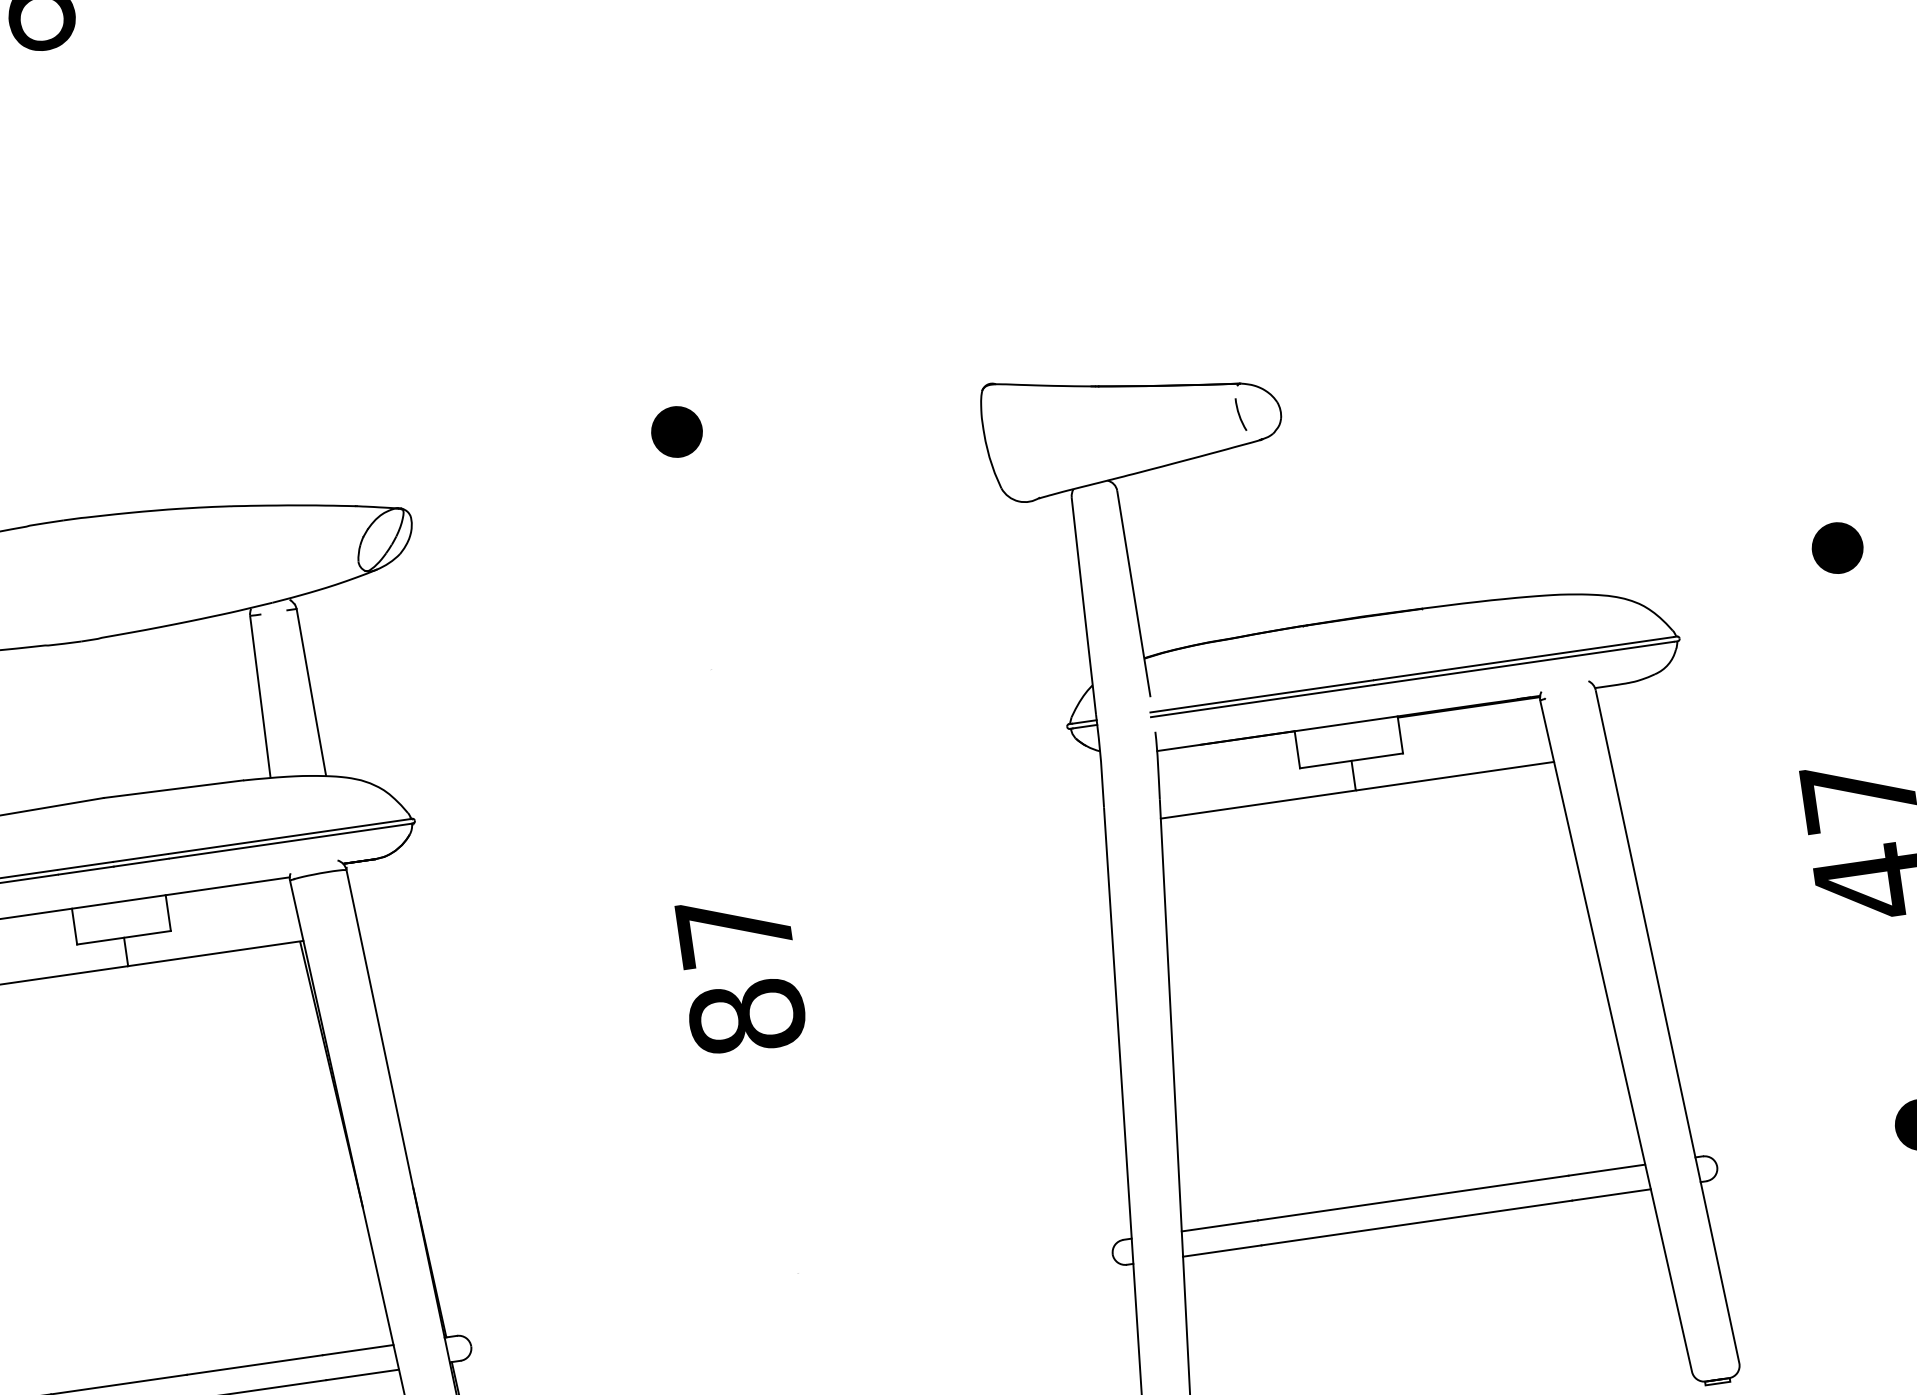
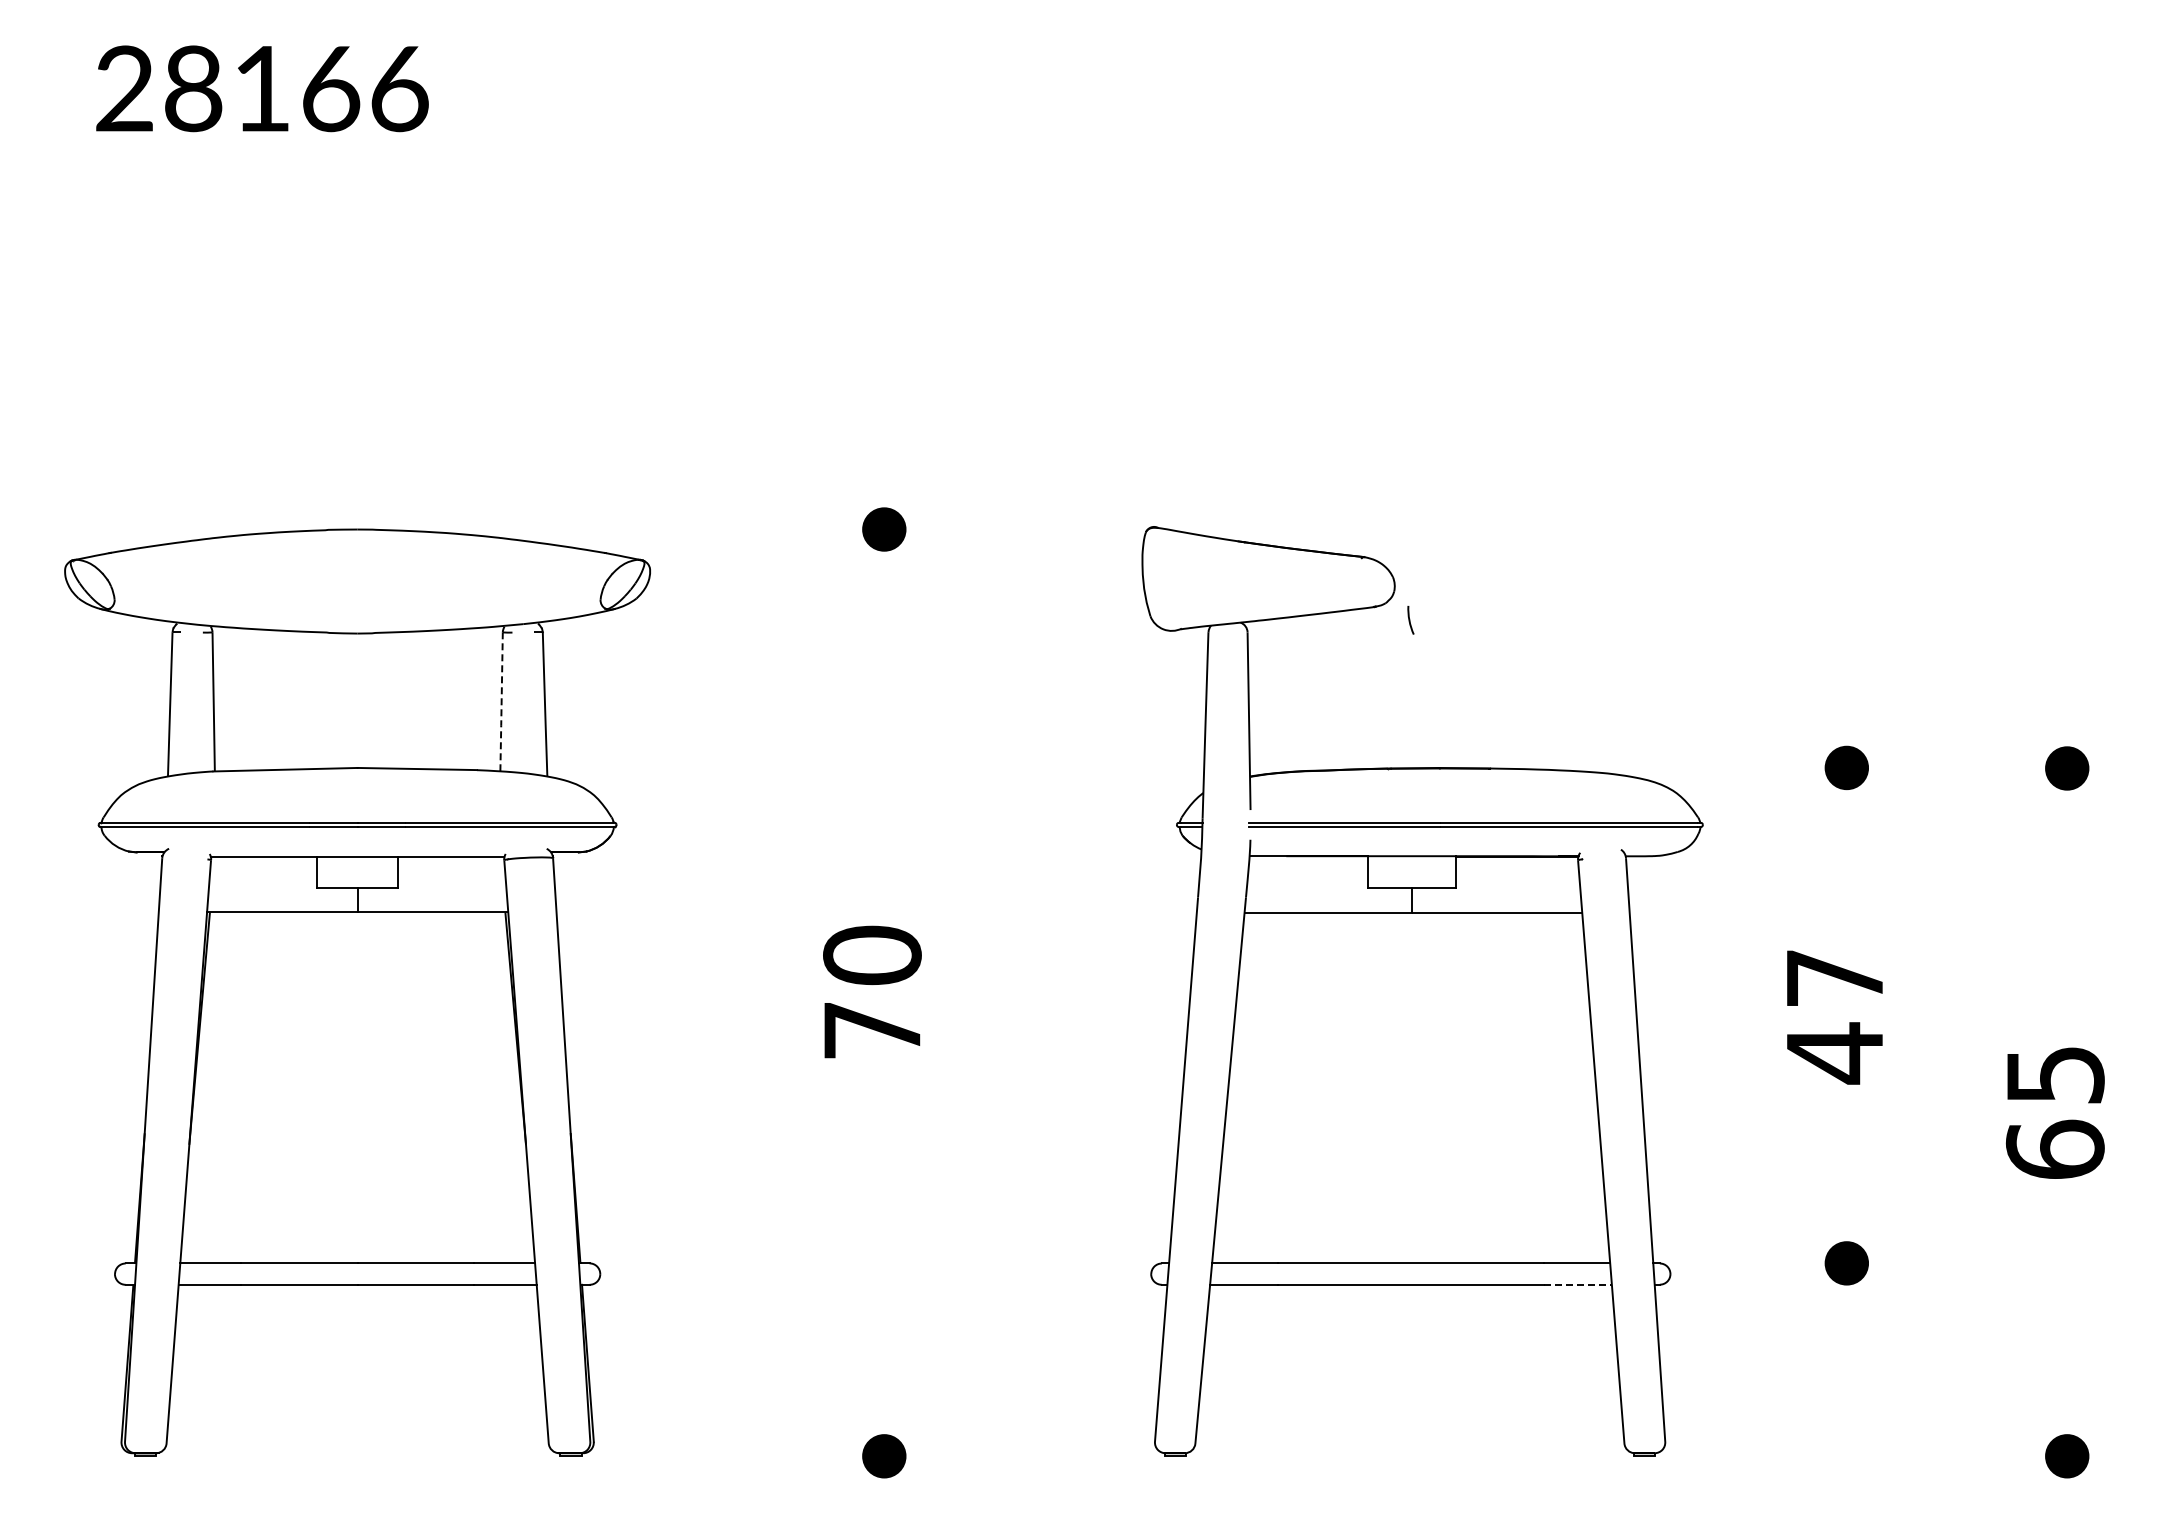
arc: (1240, 414) -> (1410, 620), moved
line: (260, 697) -> (501, 702), solid -> dashed
text: (740, 973) -> (872, 992), 87 -> 70
line: (1611, 1194) -> (1578, 1284), solid -> dashed

